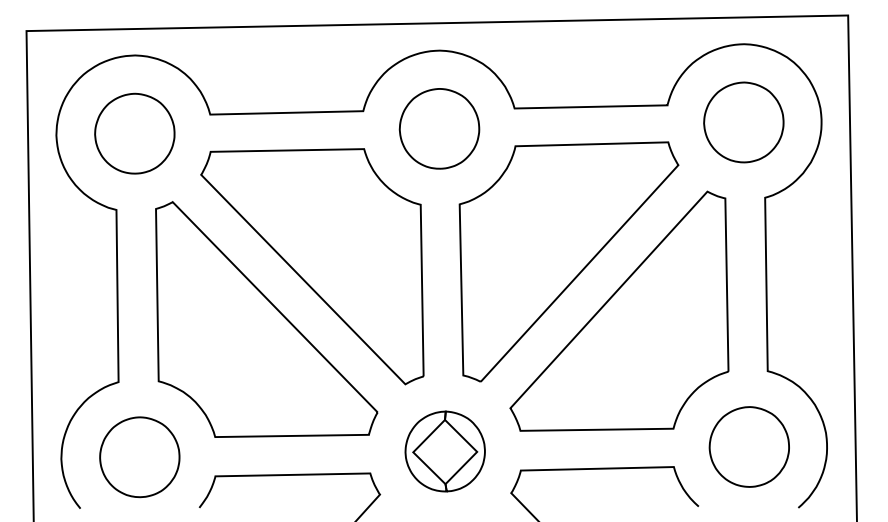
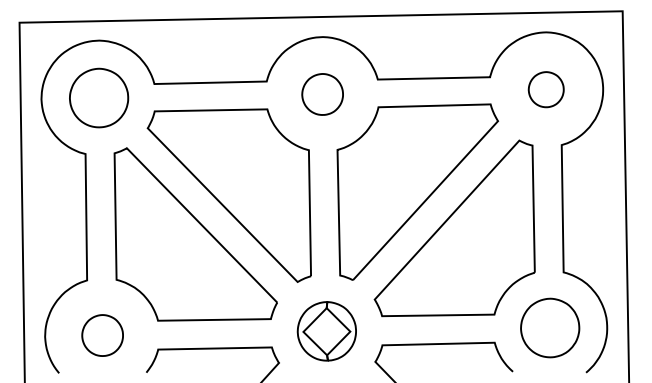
part: (744, 122) -> (546, 89), size x0.6
part: (439, 128) -> (322, 94), size x0.7
part: (139, 457) -> (102, 335), size x0.7

